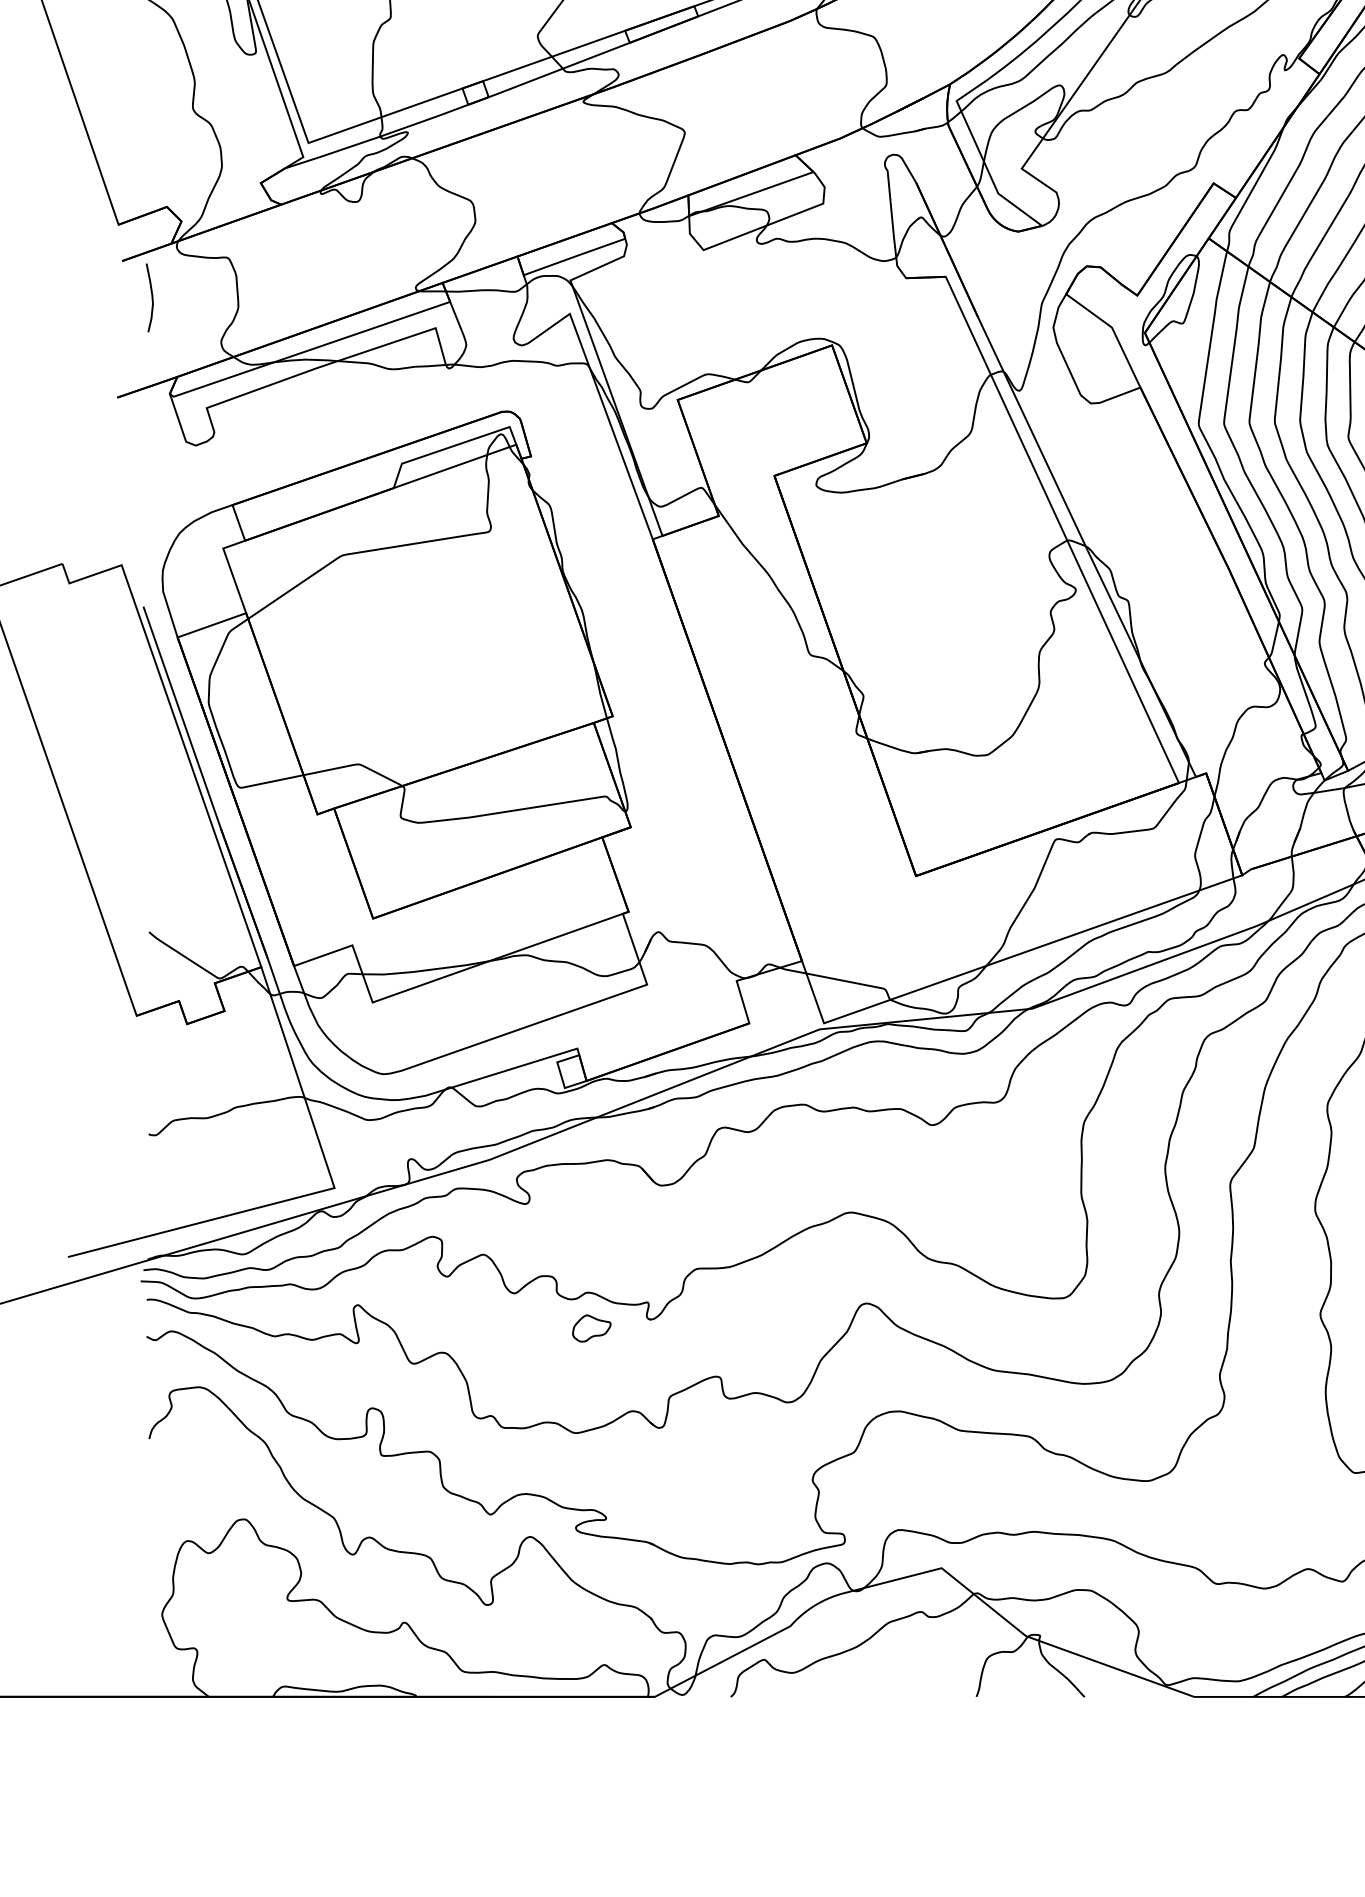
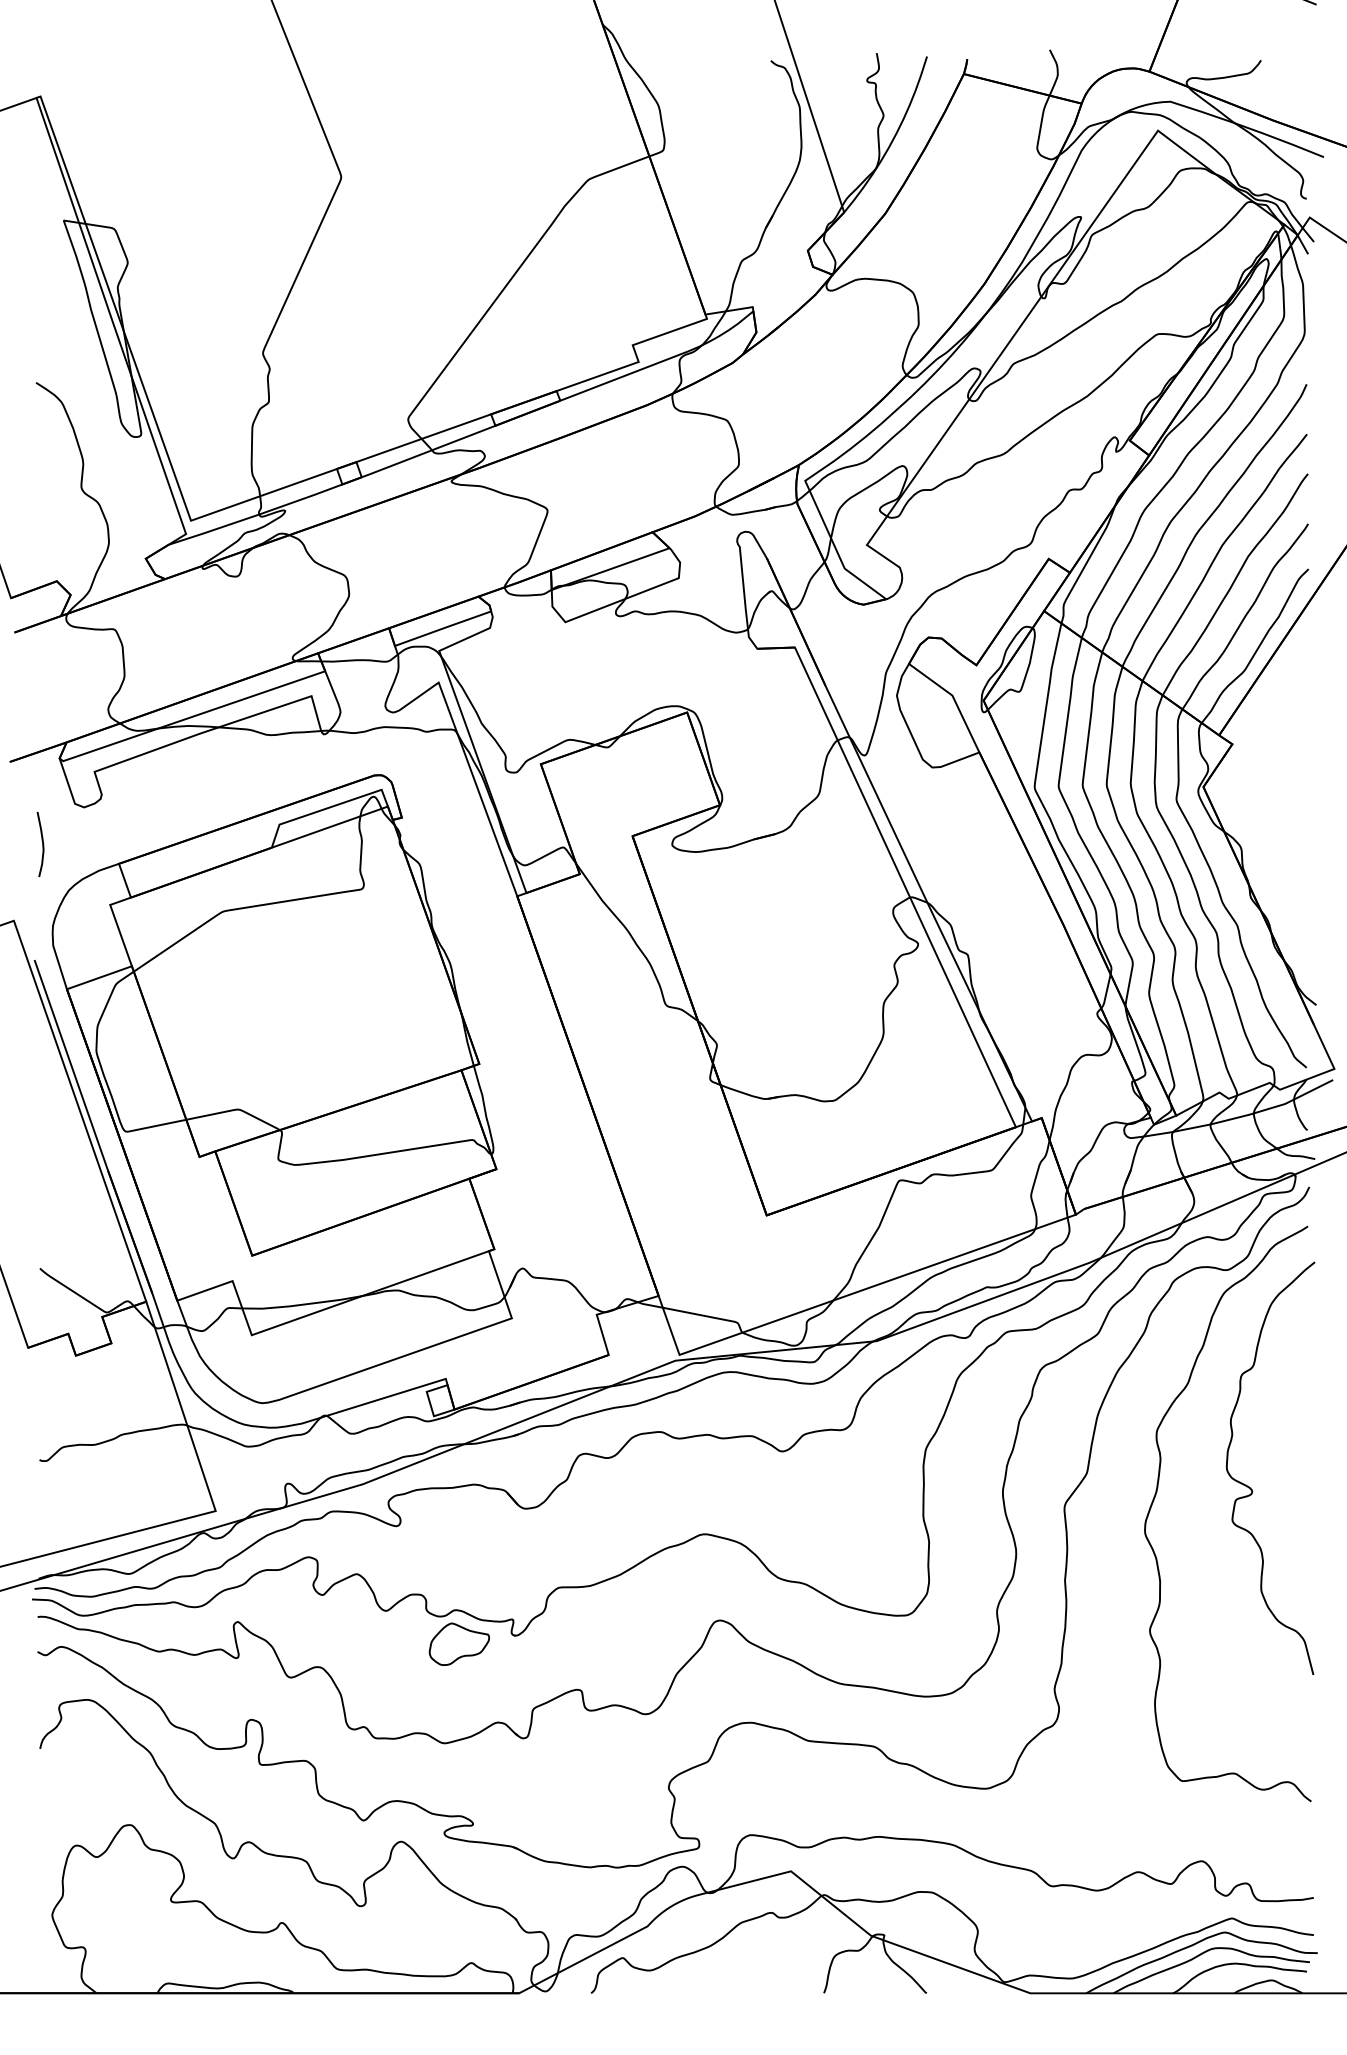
curve: (151, 297) -> (42, 844), moved
part: (591, 1327) -> (459, 1643), size x1.67

